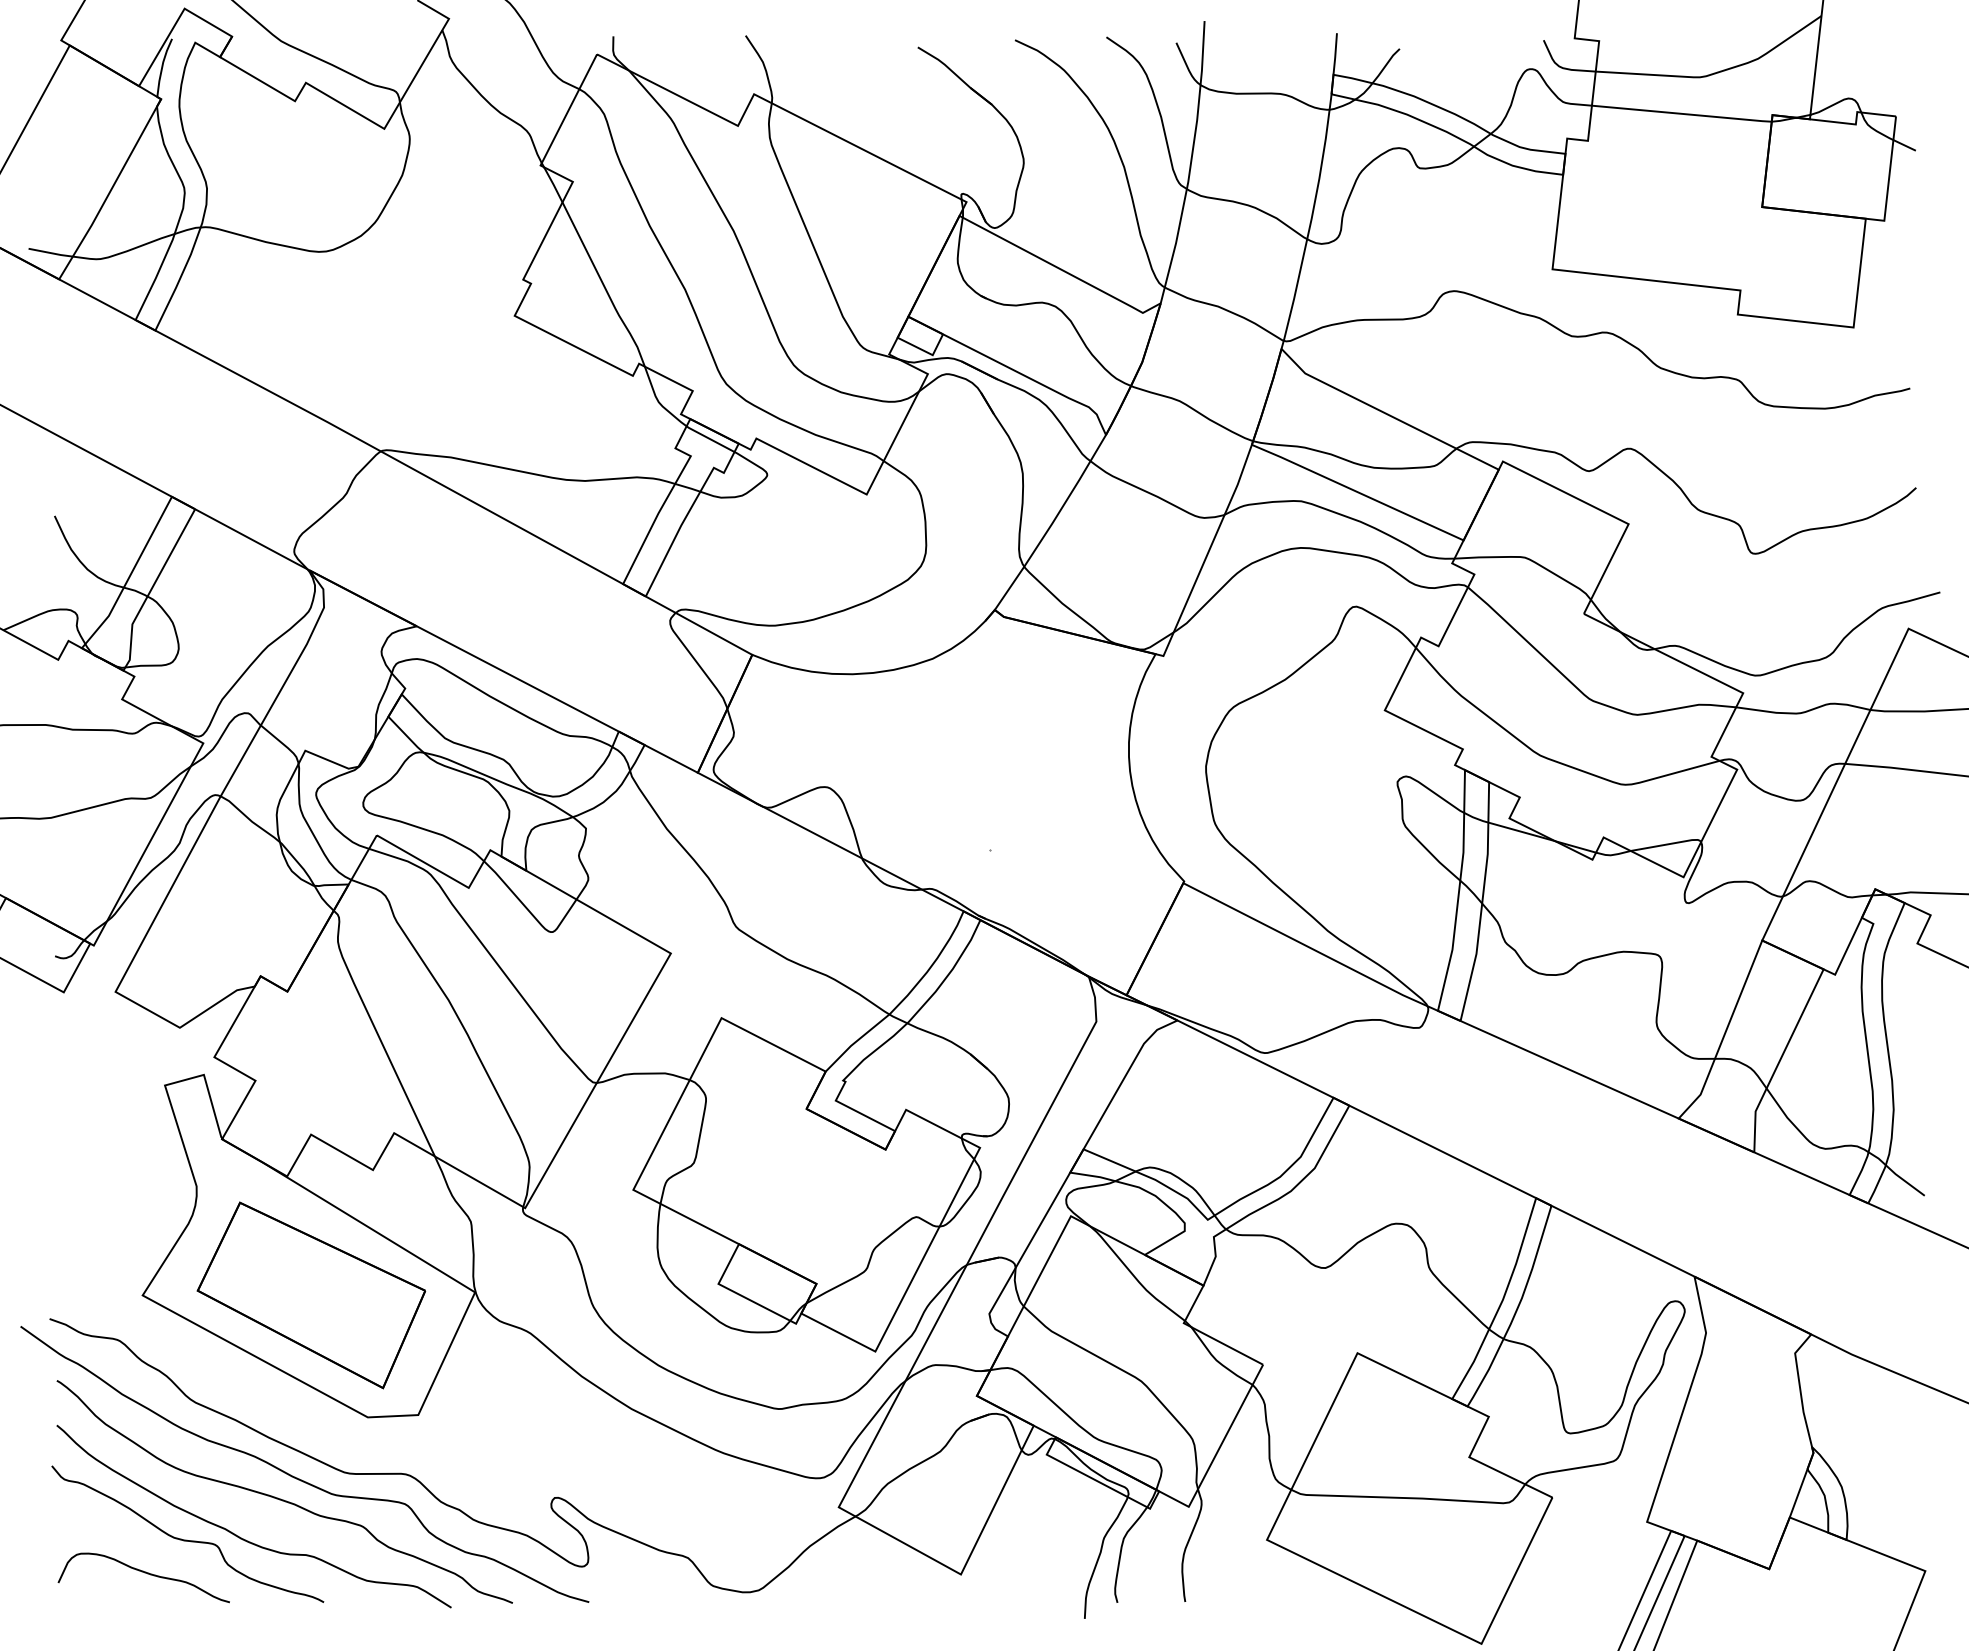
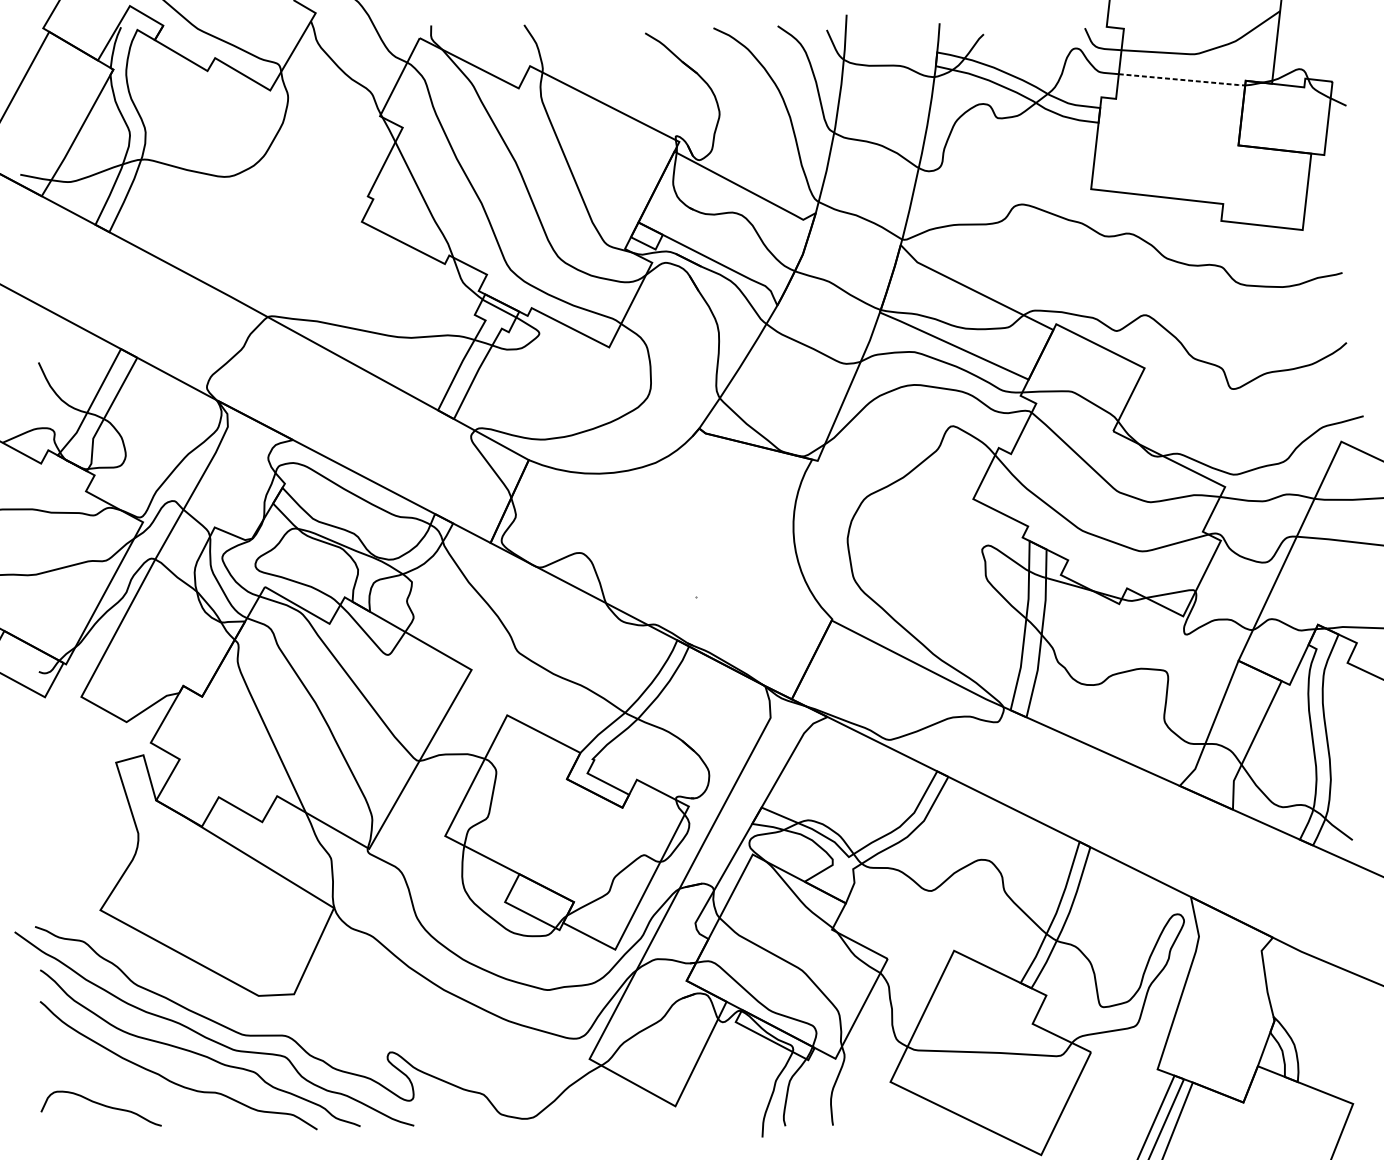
line: (1683, 113) -> (1183, 79), solid -> dashed
part: (311, 1295) -> (219, 910), removed
curve: (187, 1539) -> (131, 1081), removed

